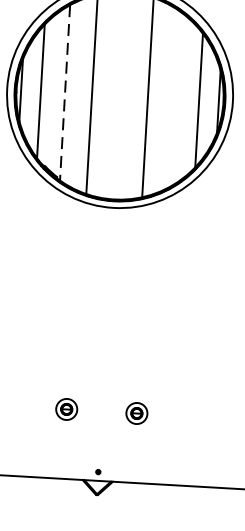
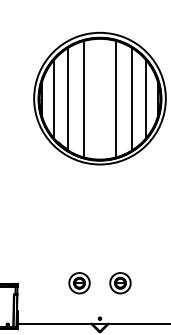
line: (64, 93) -> (67, 99), dashed -> solid
line: (175, 99) -> (132, 99), added
part: (66, 409) -> (79, 283), size x1.67
part: (136, 413) -> (120, 283), size x1.67

